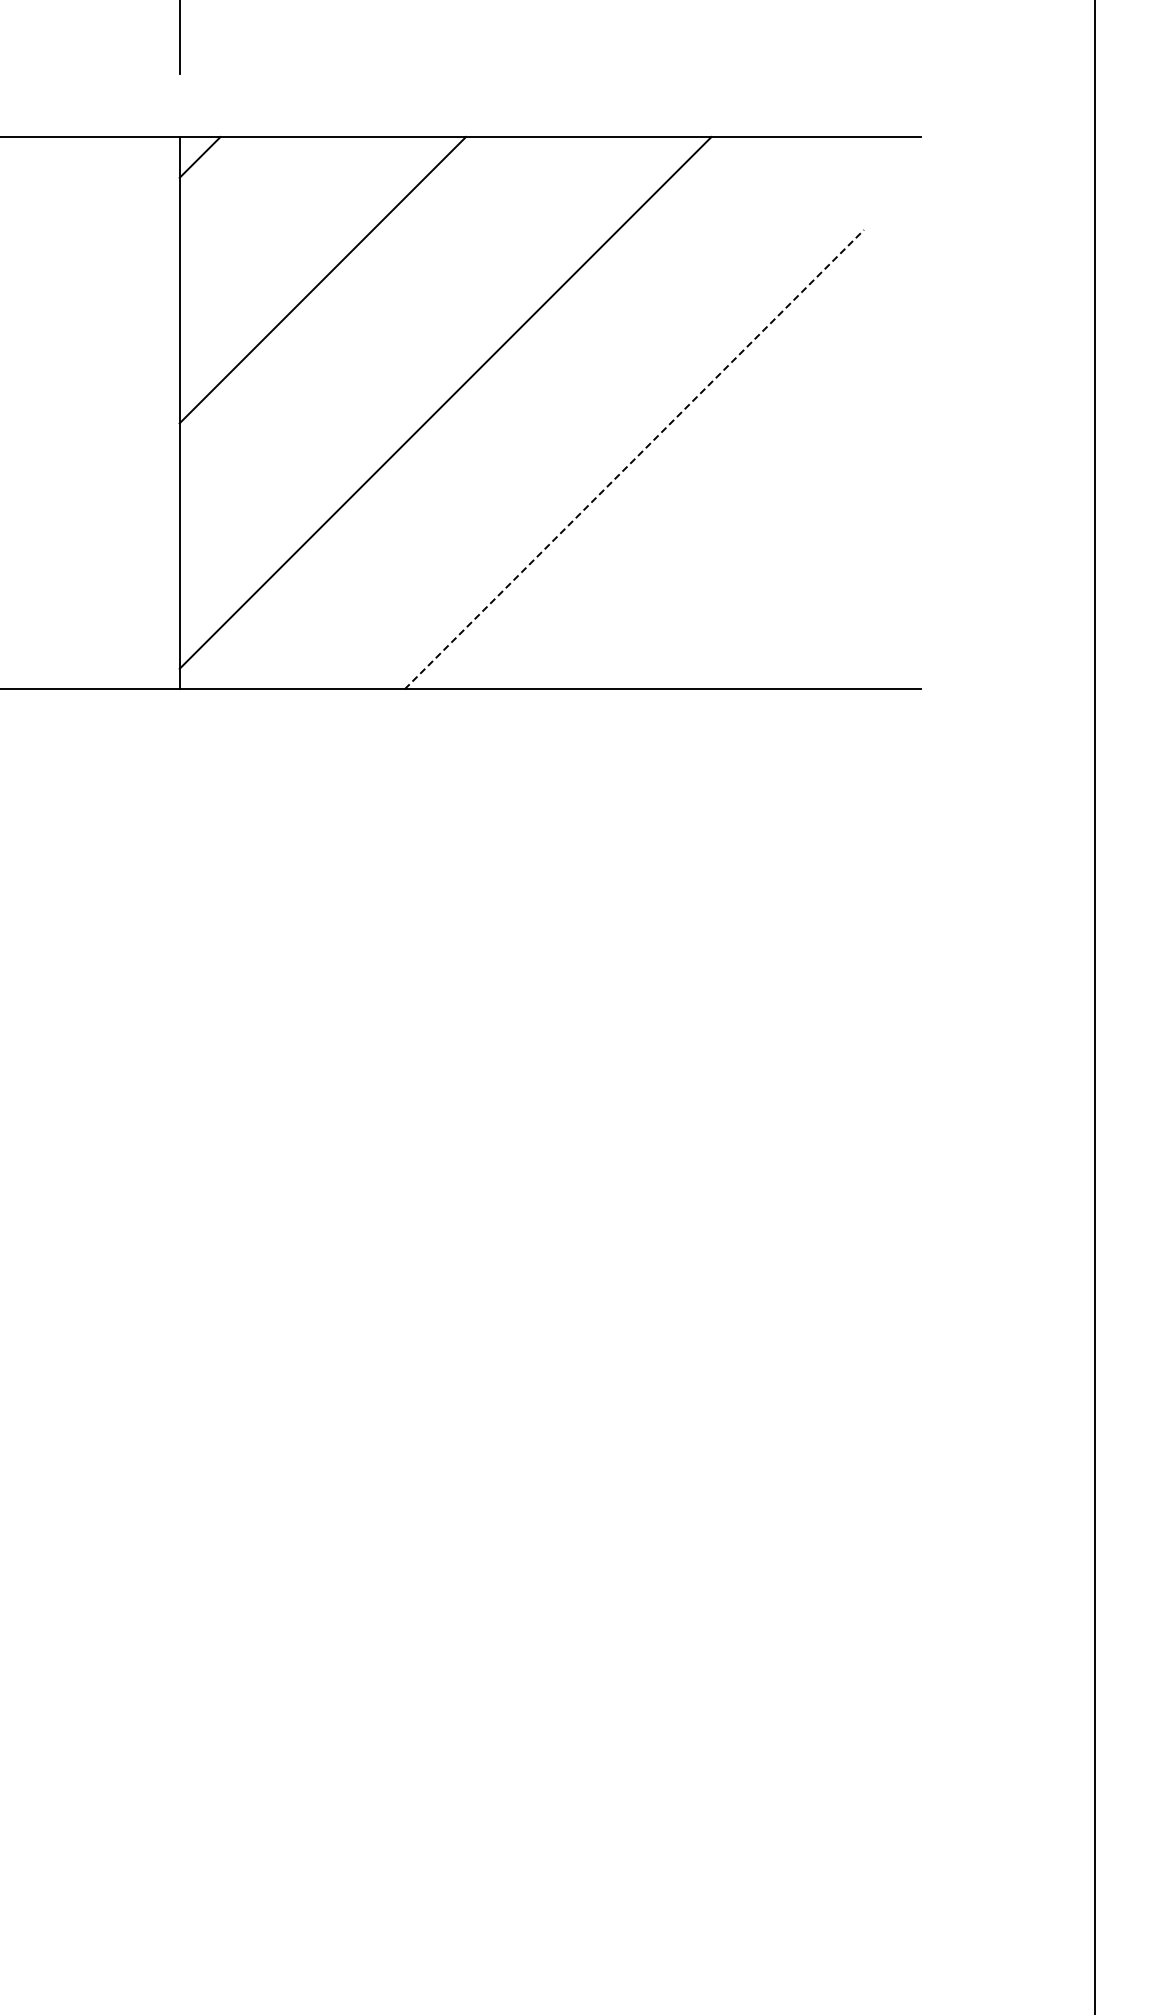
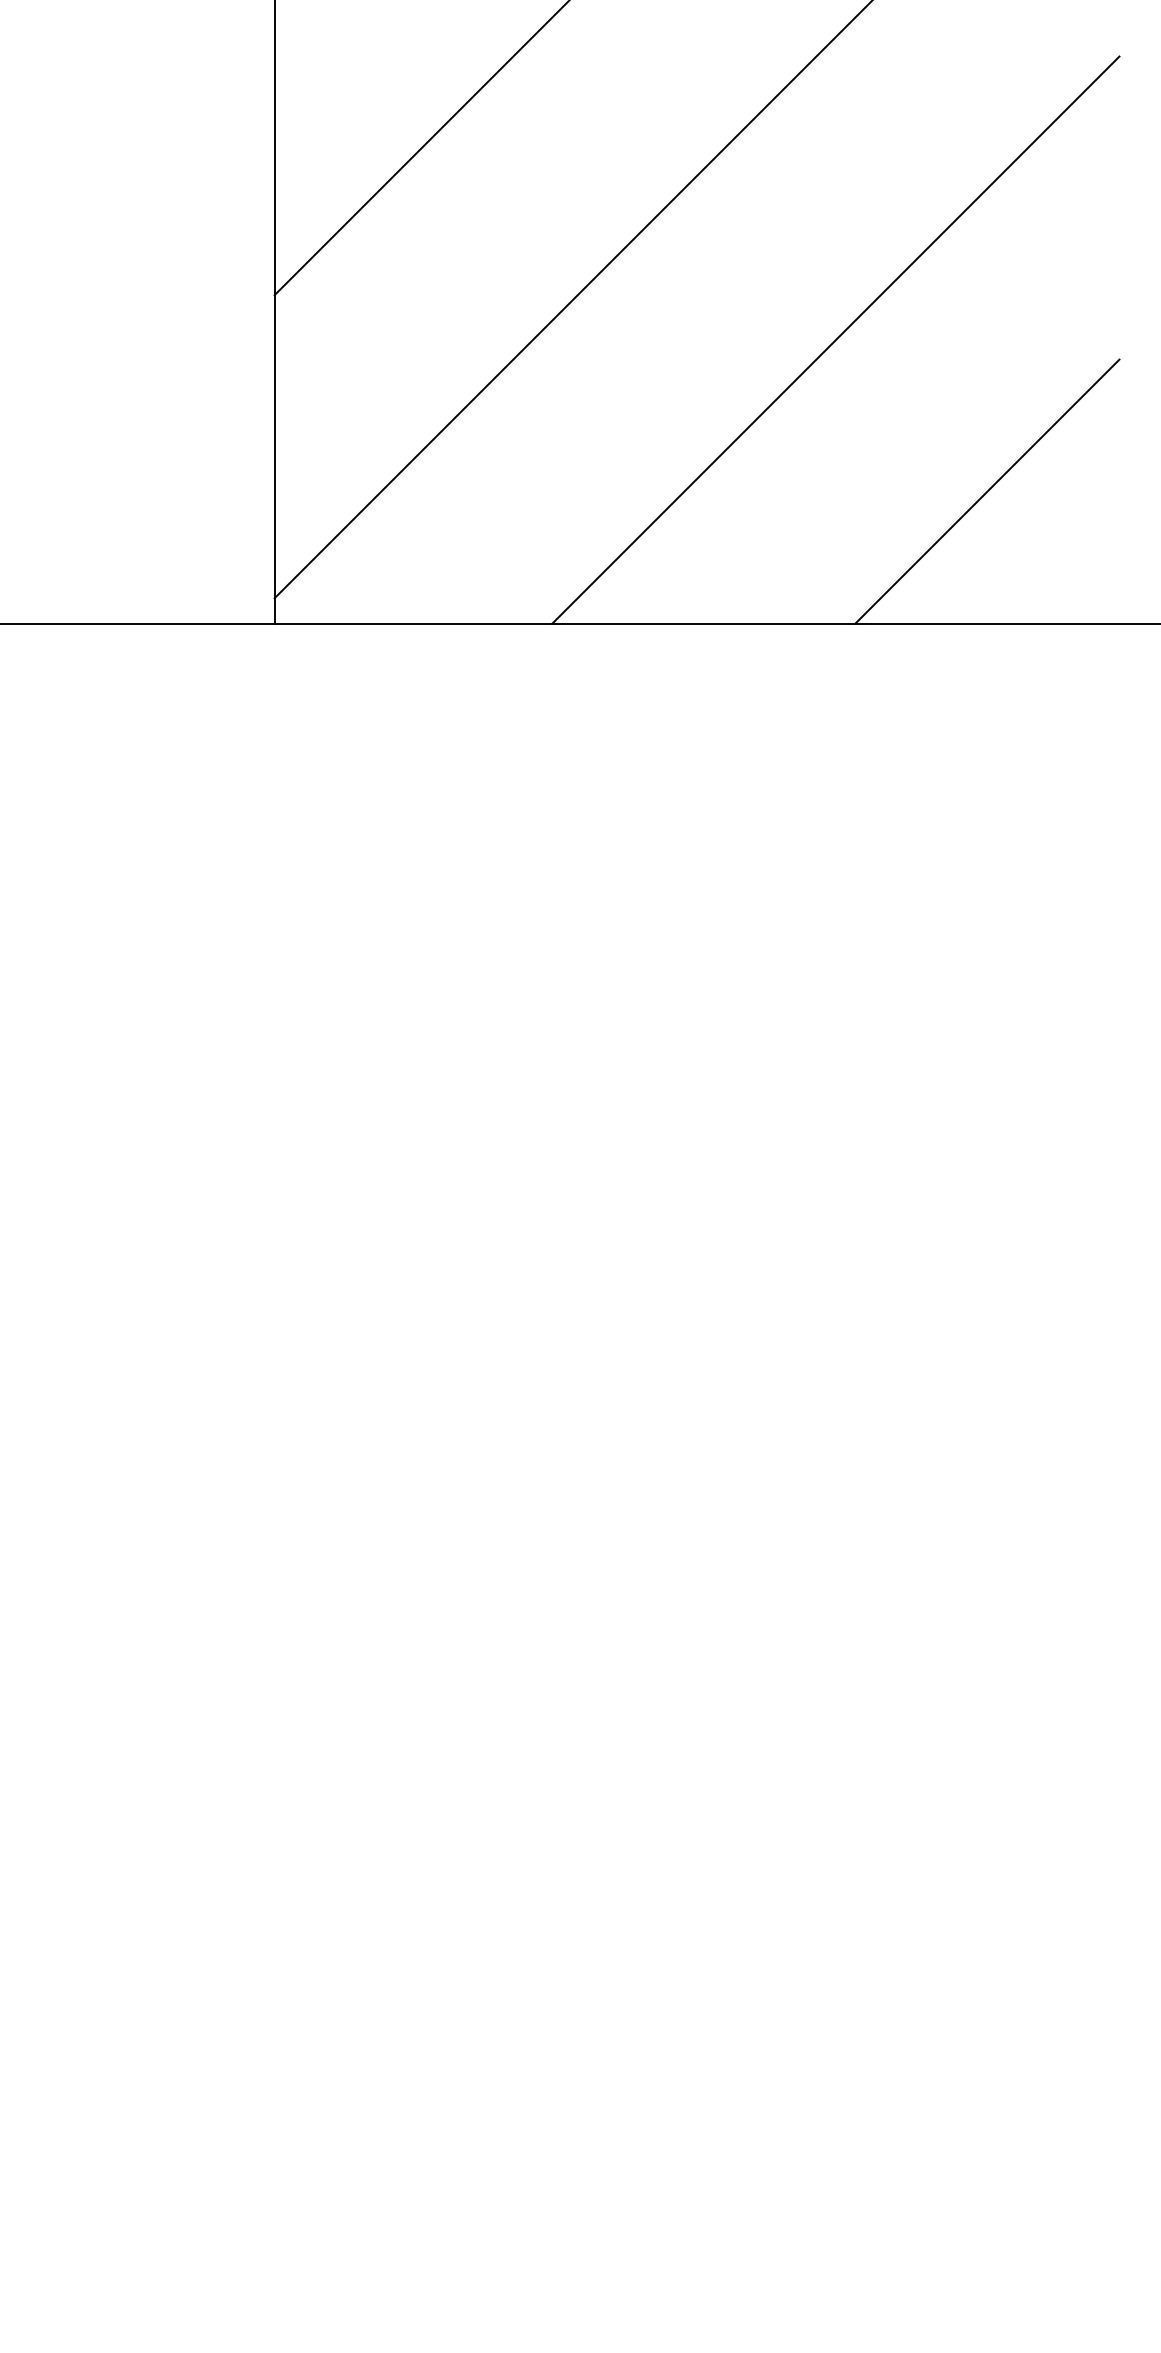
line: (634, 459) -> (836, 339), dashed -> solid
line: (757, 582) -> (987, 491), added

